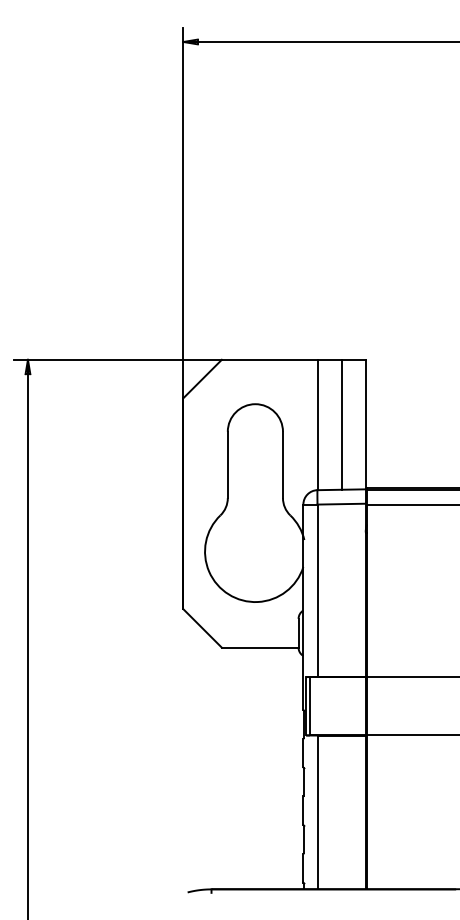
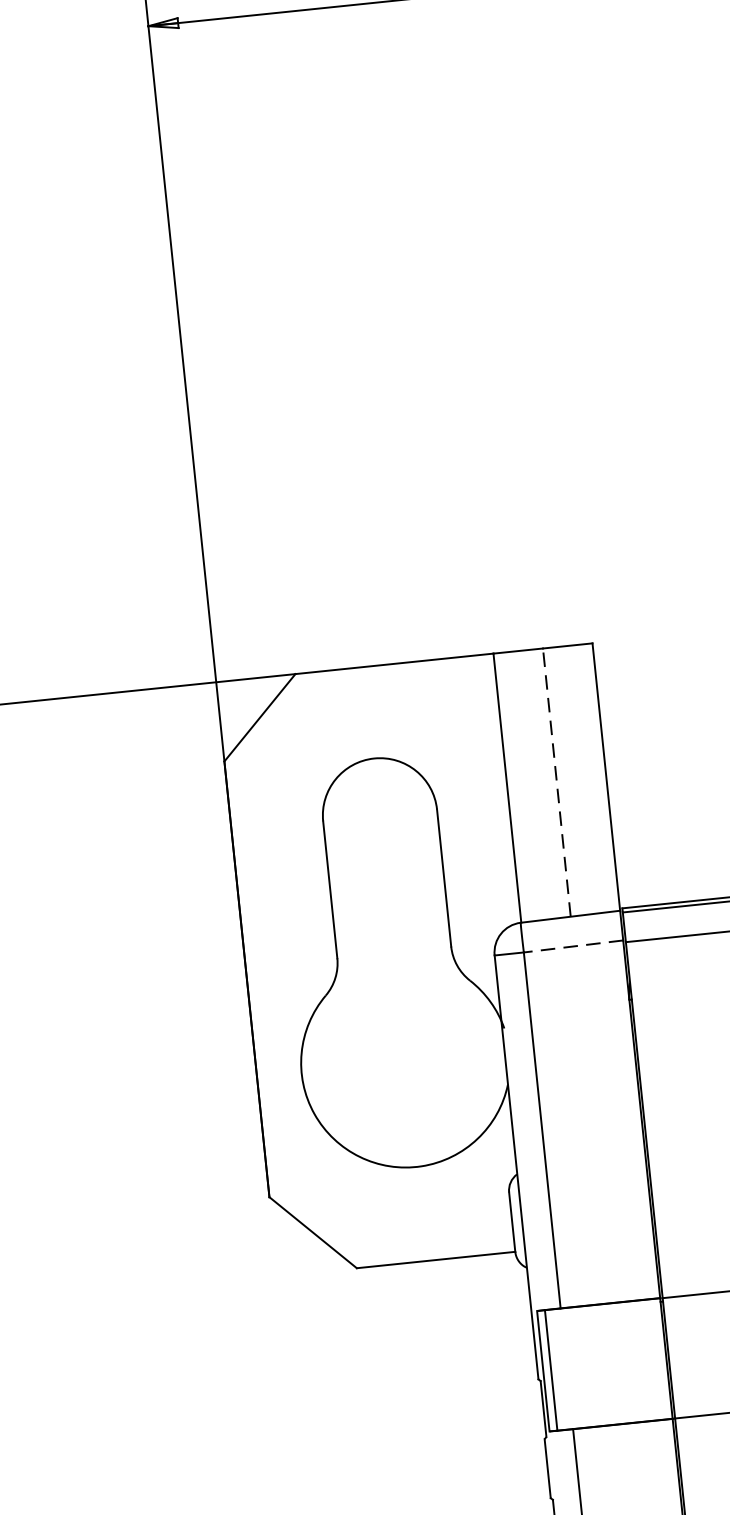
line: (341, 424) -> (556, 782), solid -> dashed
line: (341, 504) -> (573, 947), solid -> dashed

